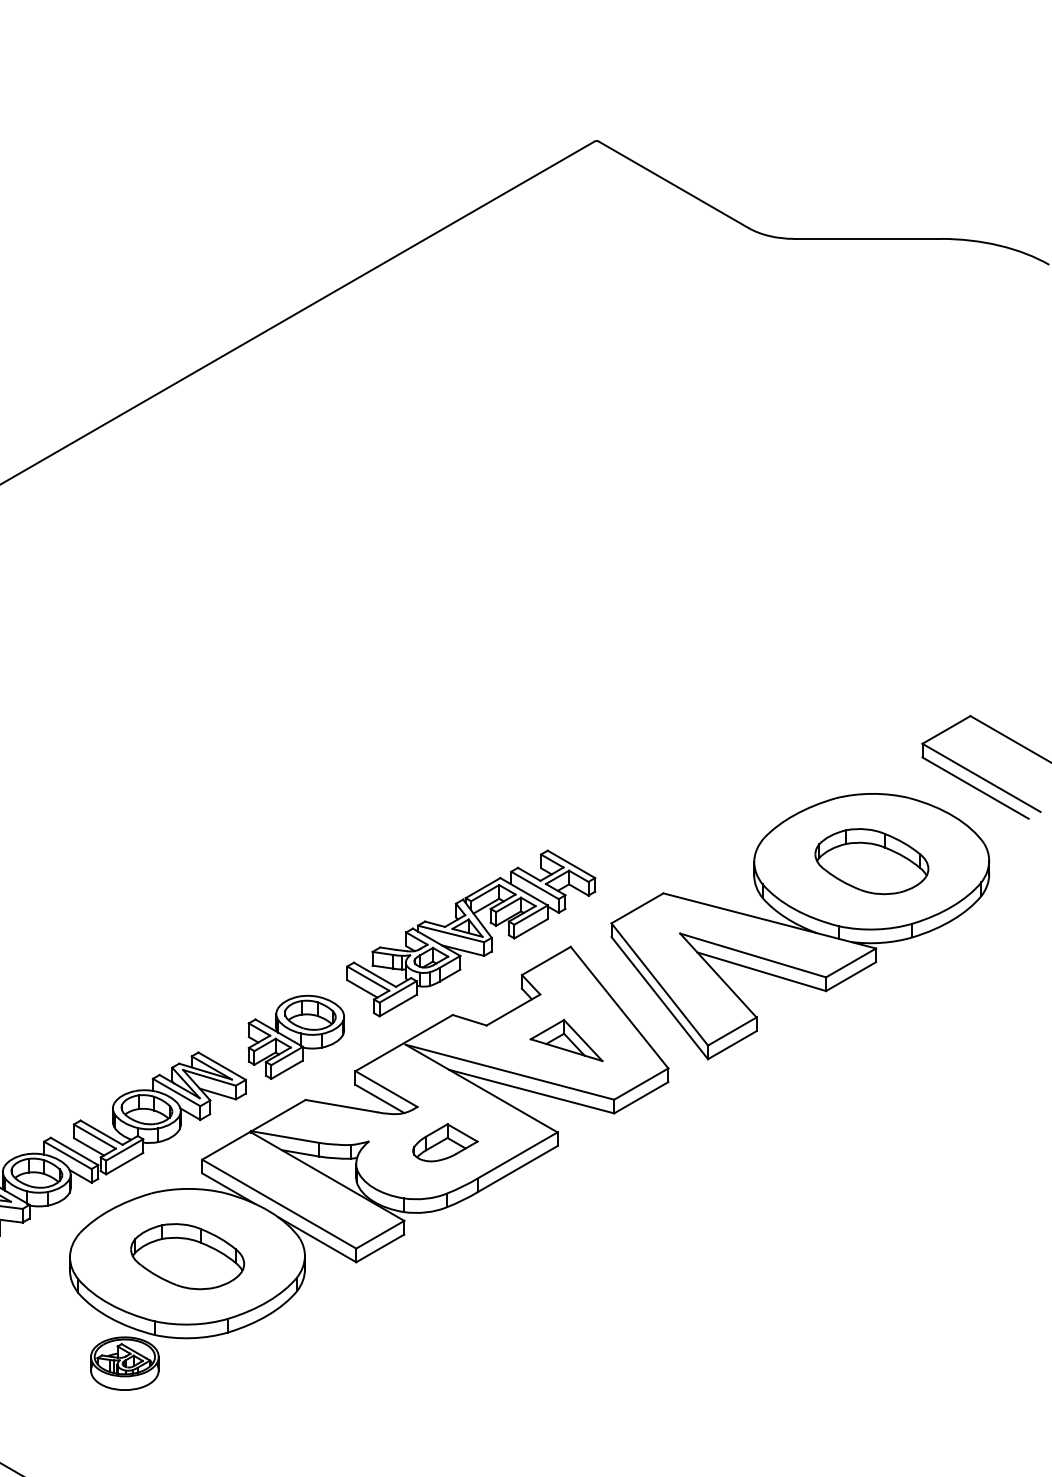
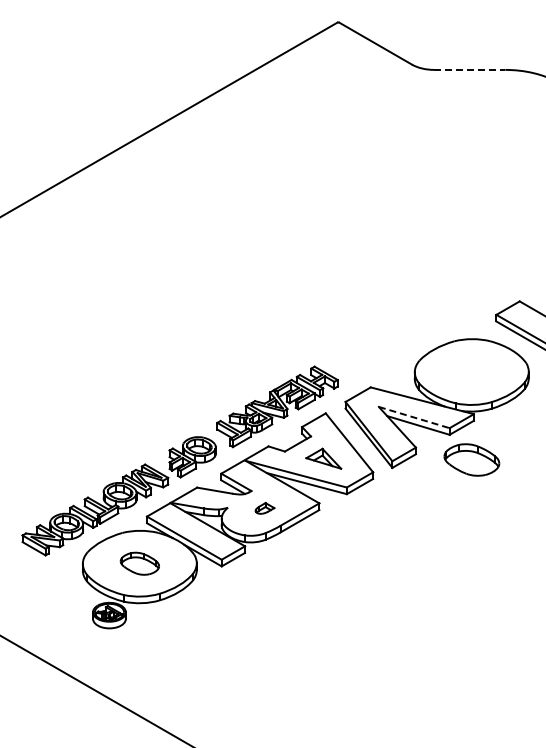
line: (867, 238) -> (469, 69), solid -> dashed
part: (871, 860) -> (471, 459), moved
line: (753, 955) -> (414, 417), solid -> dashed
part: (444, 1142) -> (264, 508), size x0.6
part: (186, 1256) -> (139, 563), size x0.7

